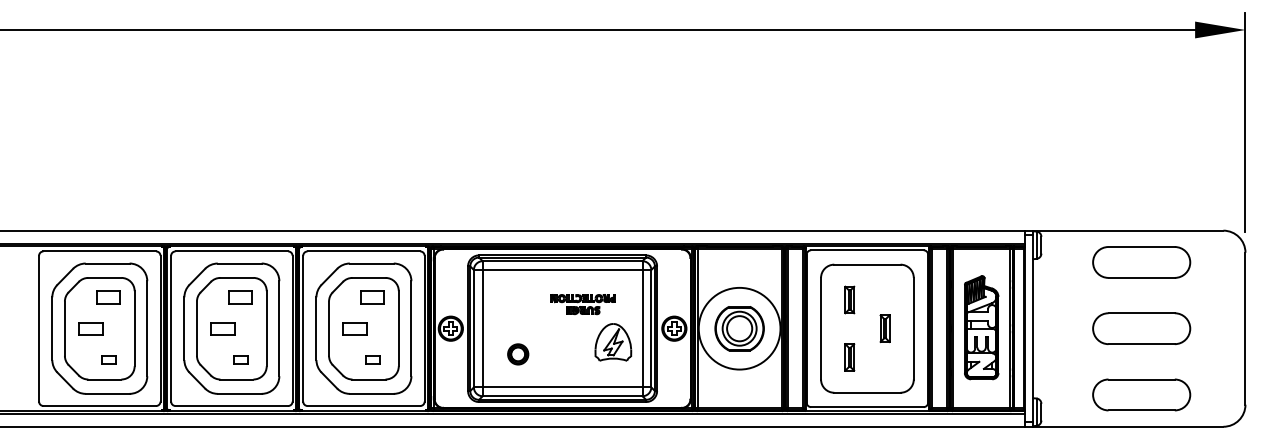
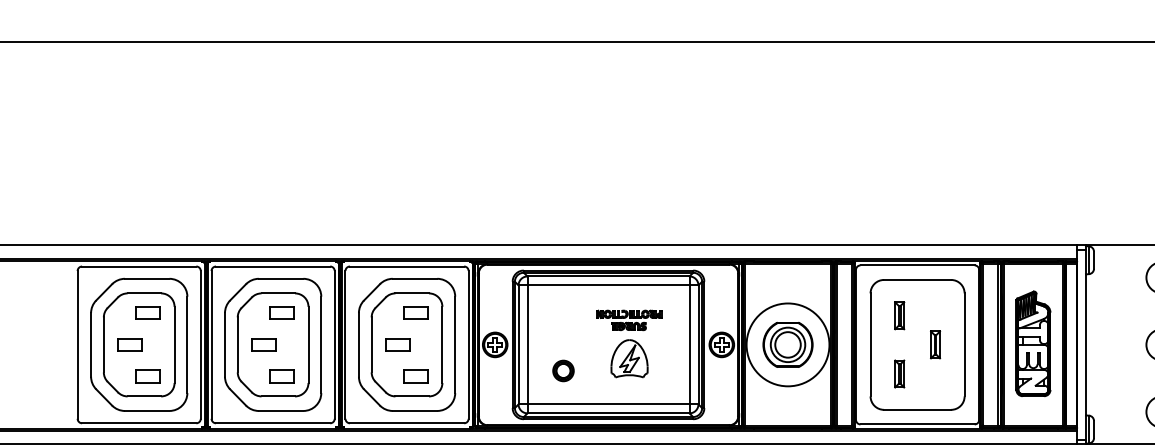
part: (613, 342) -> (629, 358), moved
part: (108, 359) -> (148, 376), size x1.67
part: (240, 359) -> (281, 376), size x1.67
part: (372, 359) -> (415, 376), size x1.67

